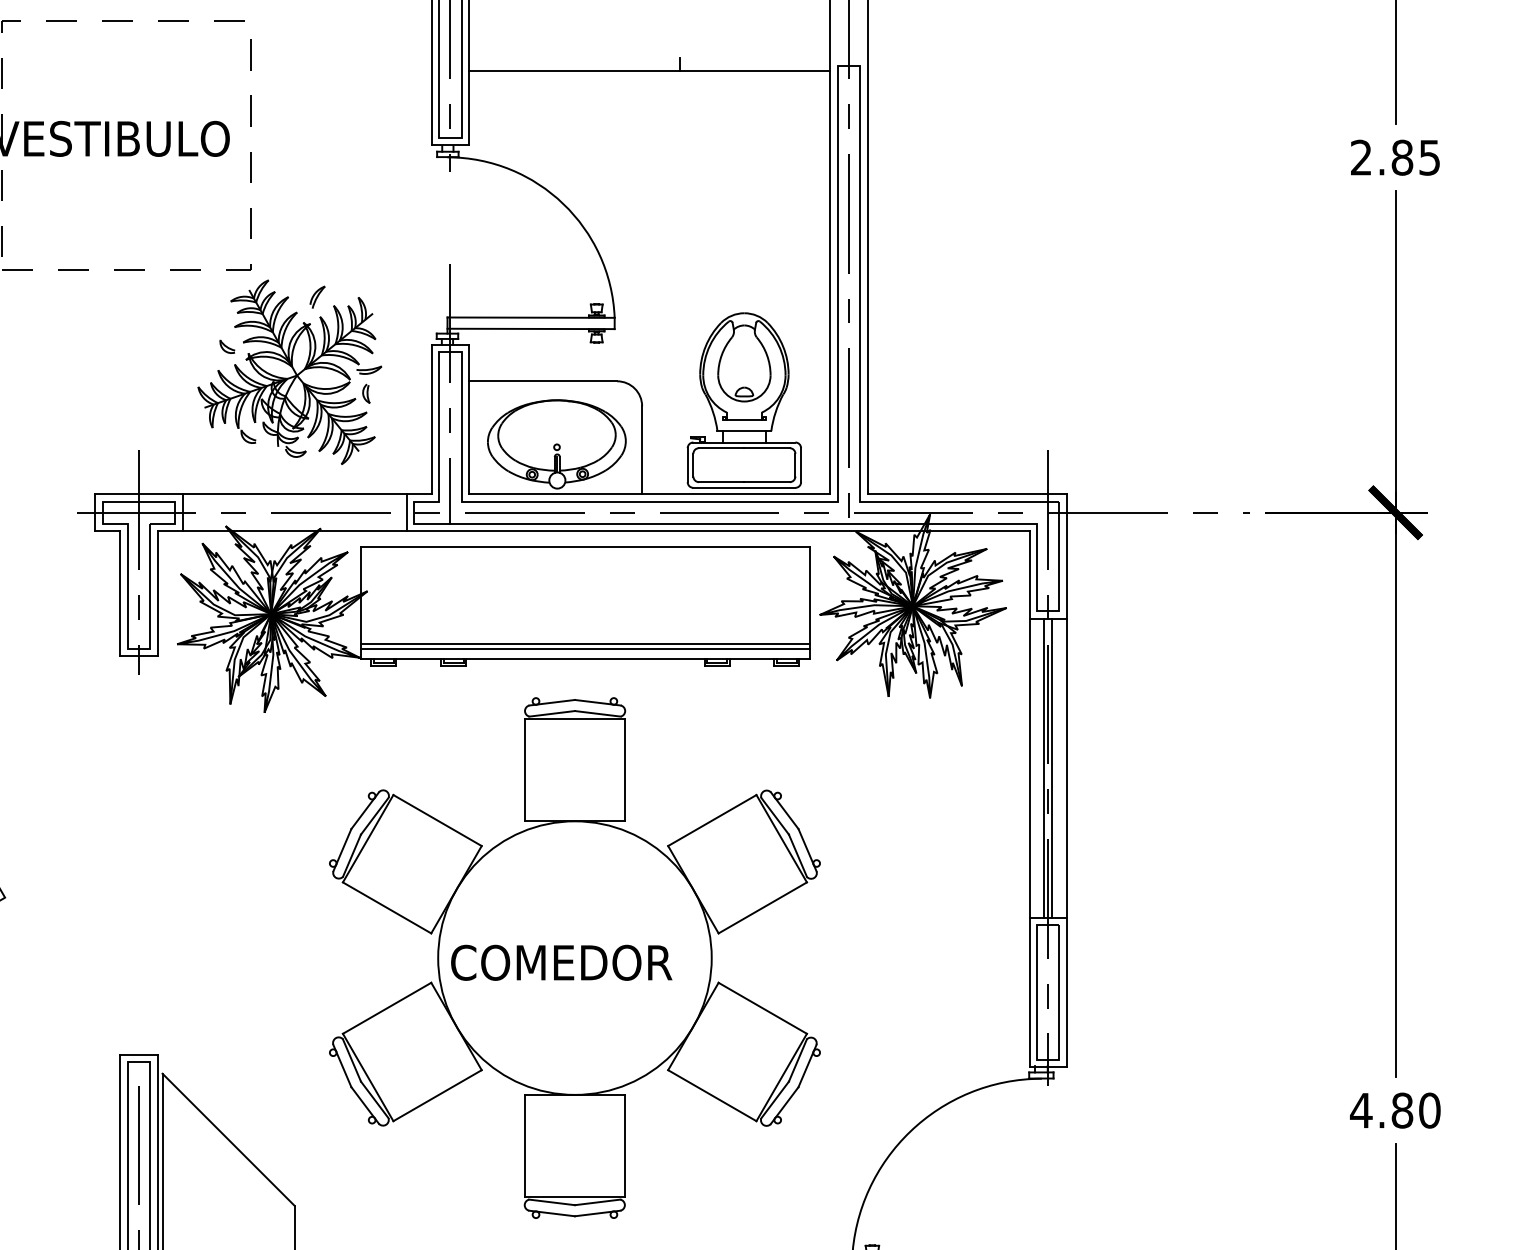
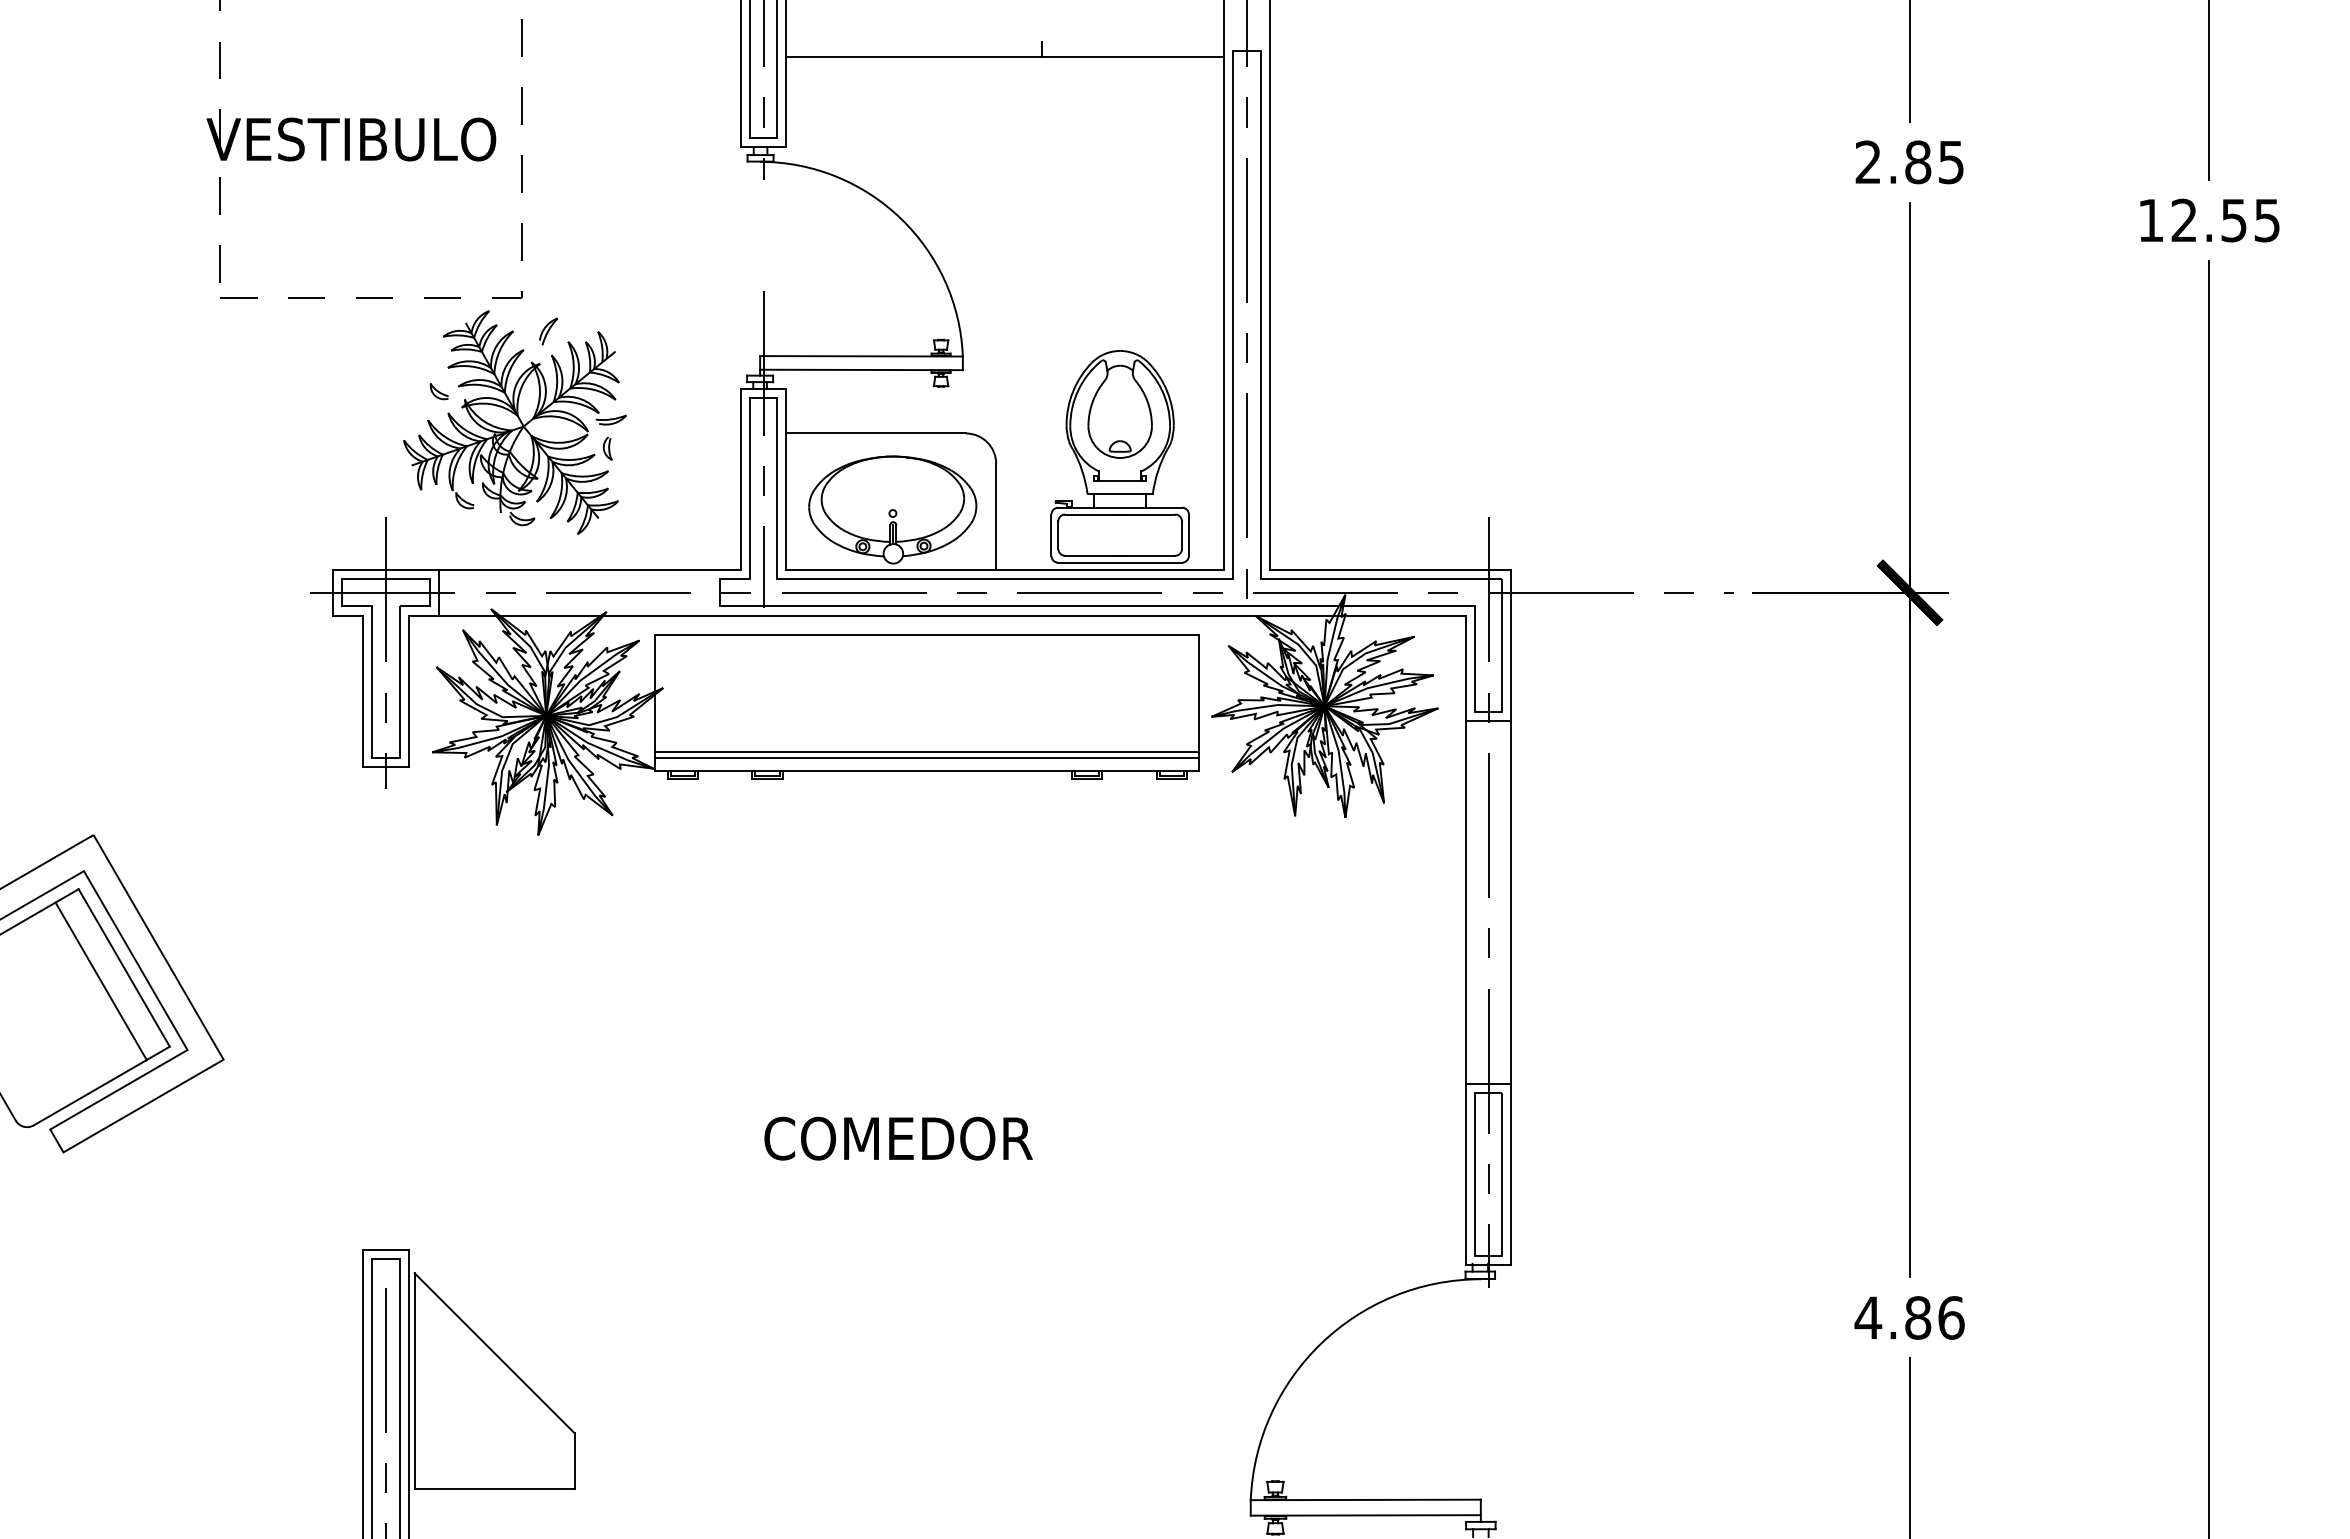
part: (289, 372) -> (514, 422), moved
line: (406, 512) -> (710, 592), removed
line: (1044, 768) -> (1484, 902), removed
line: (1052, 768) -> (1493, 902), removed
part: (574, 957) -> (914, 1132), removed
text: (1429, 1110) -> (1951, 1317), 4.80 -> 4.86

